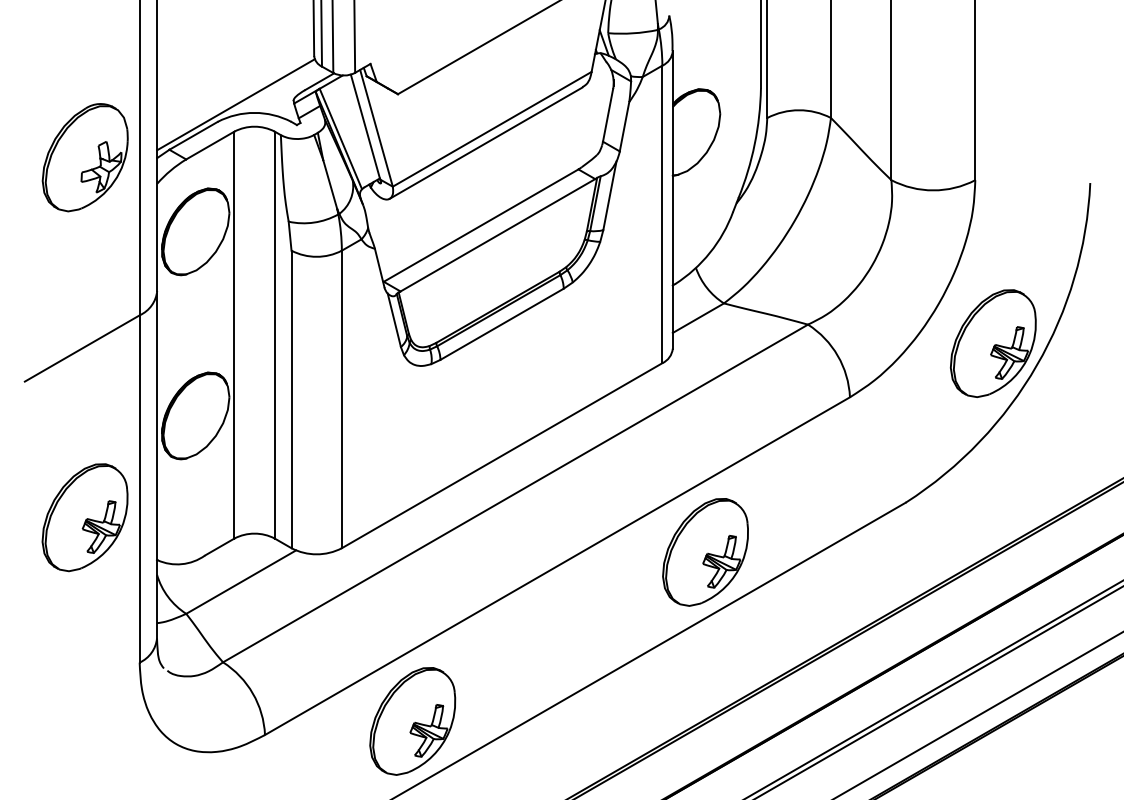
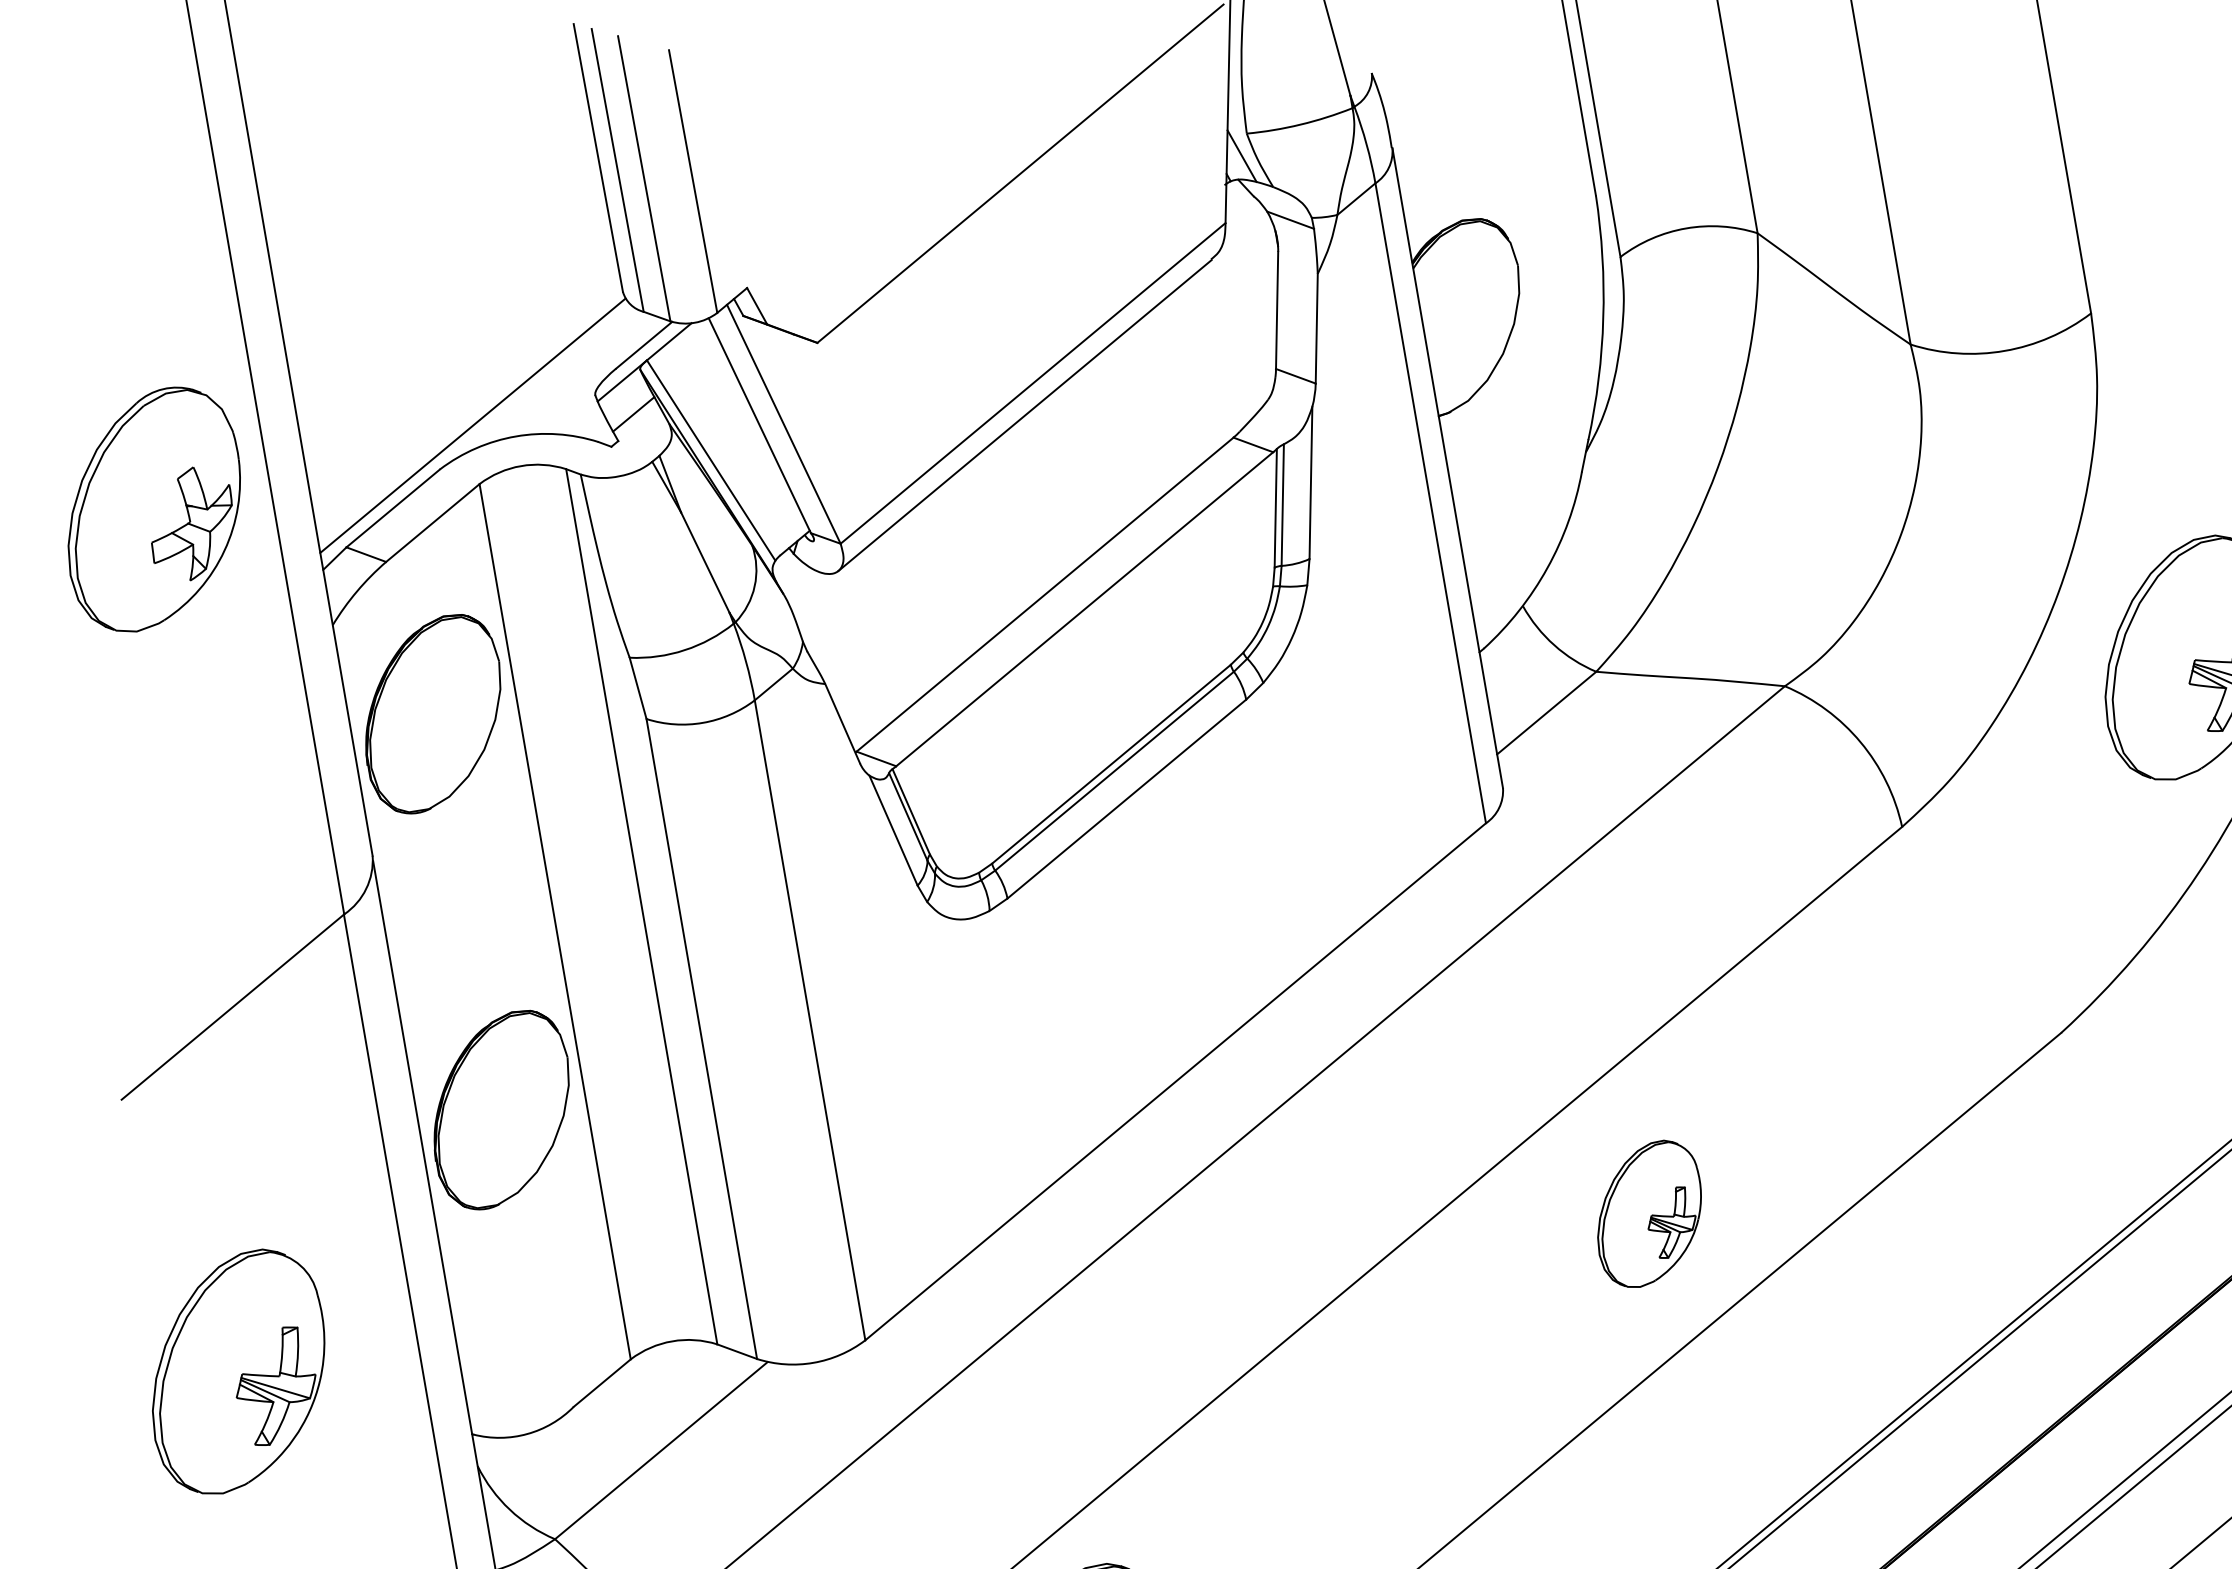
part: (84, 157) -> (151, 509), moved
part: (84, 517) -> (236, 1371), moved
part: (705, 552) -> (1649, 1214), size x0.6

